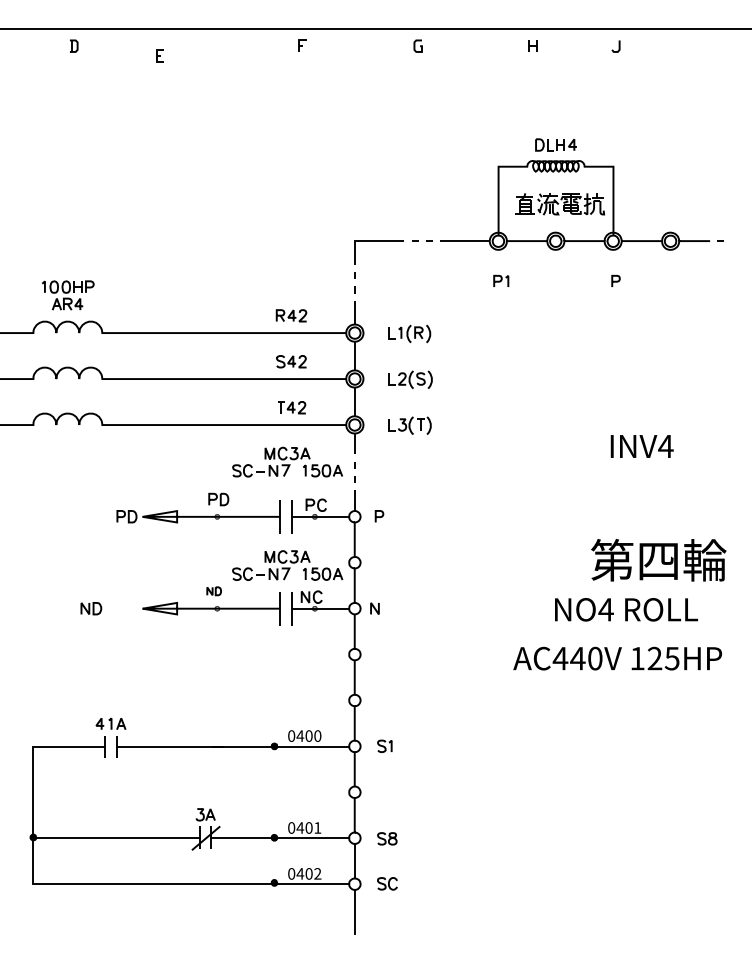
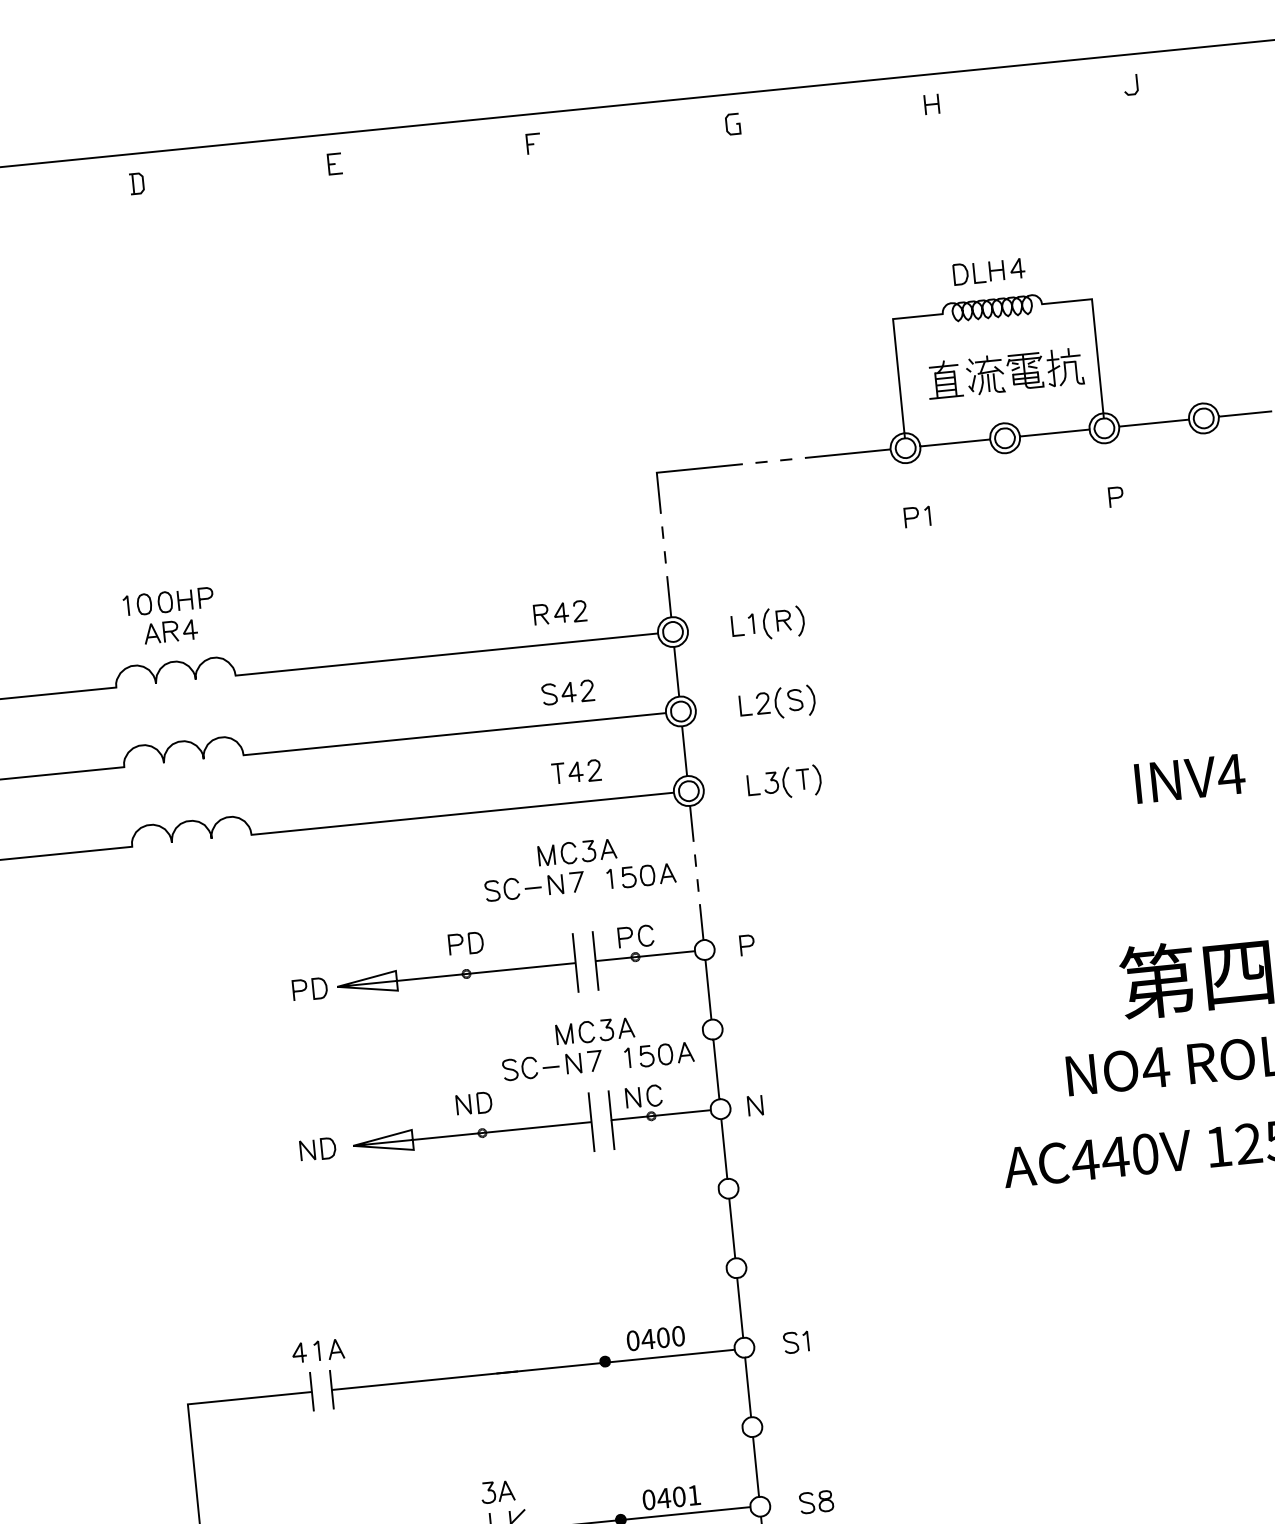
line: (618, 46) -> (1135, 84), moved
part: (159, 55) -> (333, 162), moved
part: (213, 590) -> (472, 1102), size x1.43
part: (91, 608) -> (318, 1149), moved

